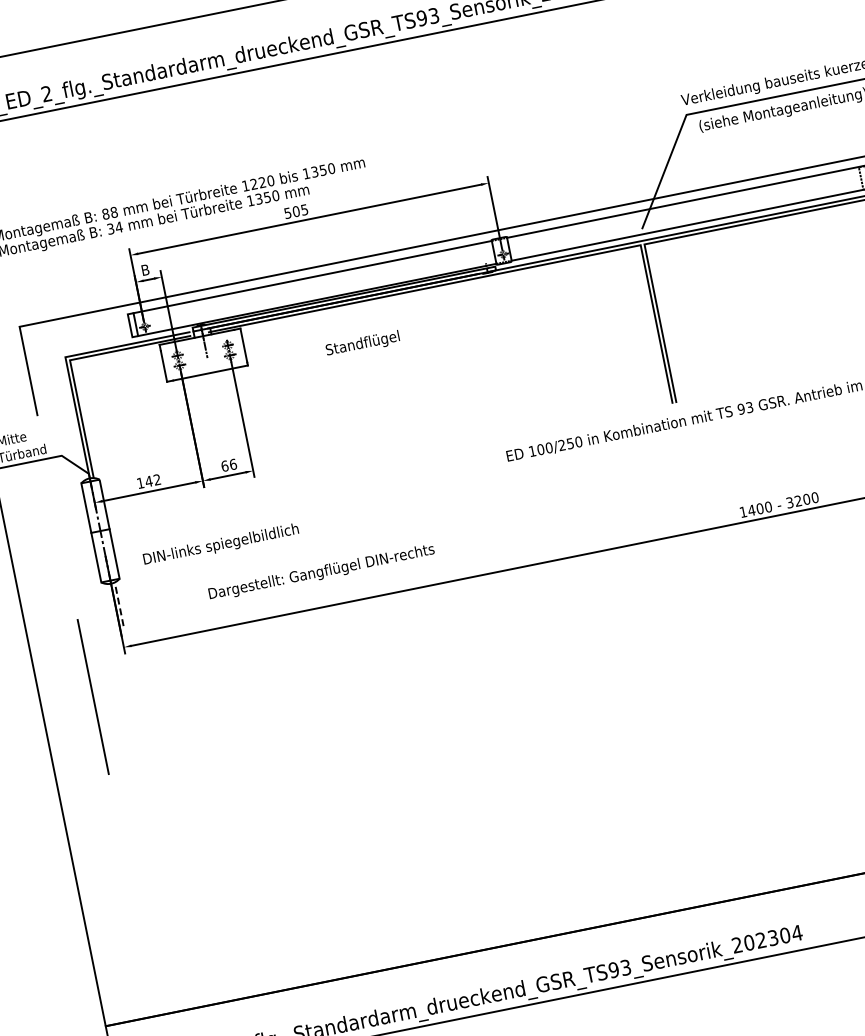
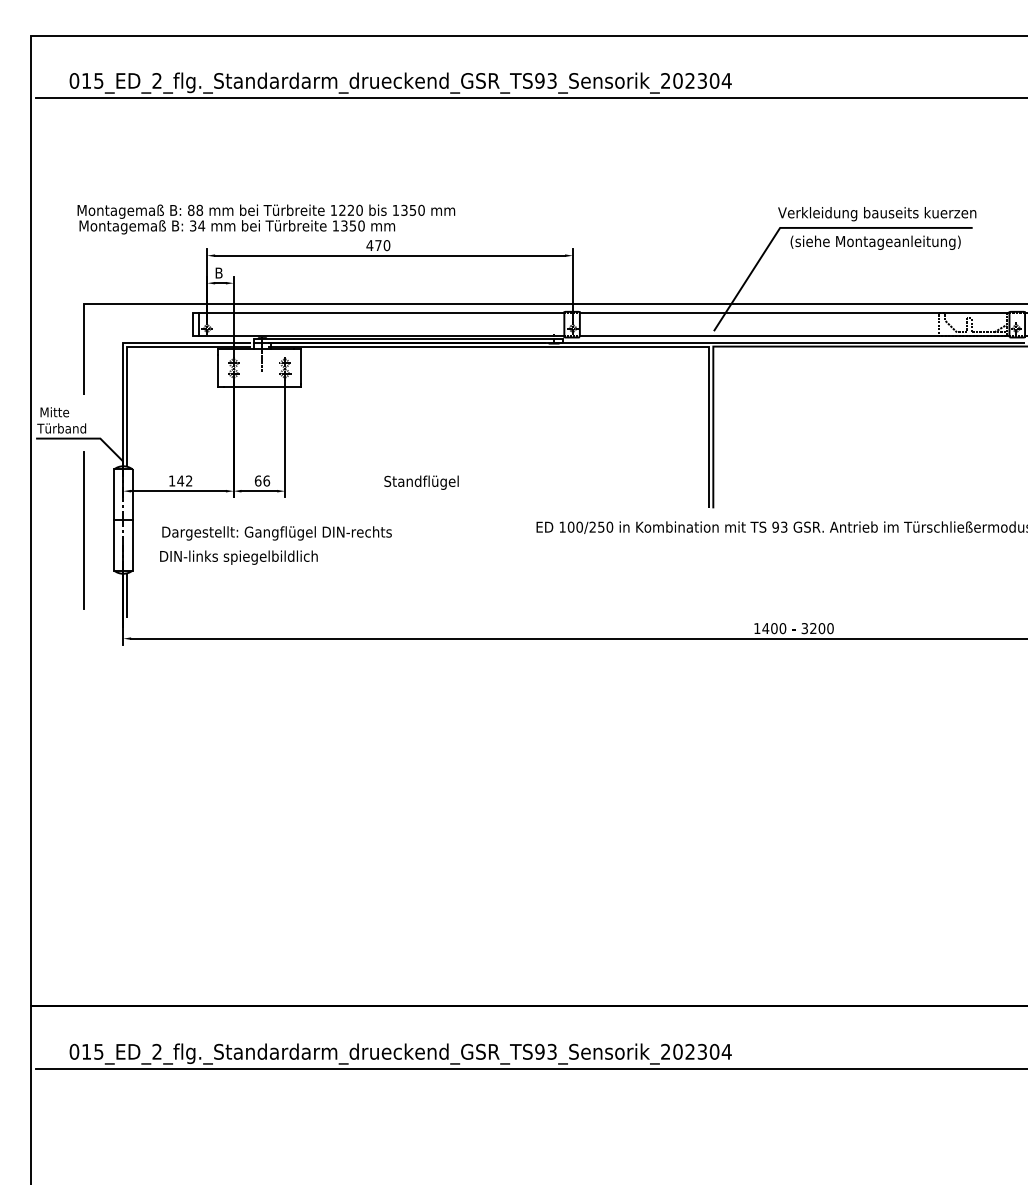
text: (296, 211) -> (378, 245), 505 -> 470
text: (362, 343) -> (421, 482), moved
text: (321, 572) -> (276, 533), moved
line: (119, 604) -> (127, 595), dashed -> solid
line: (92, 697) -> (83, 530), moved

